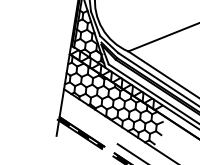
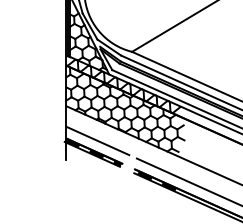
line: (86, 123) -> (97, 140), added

